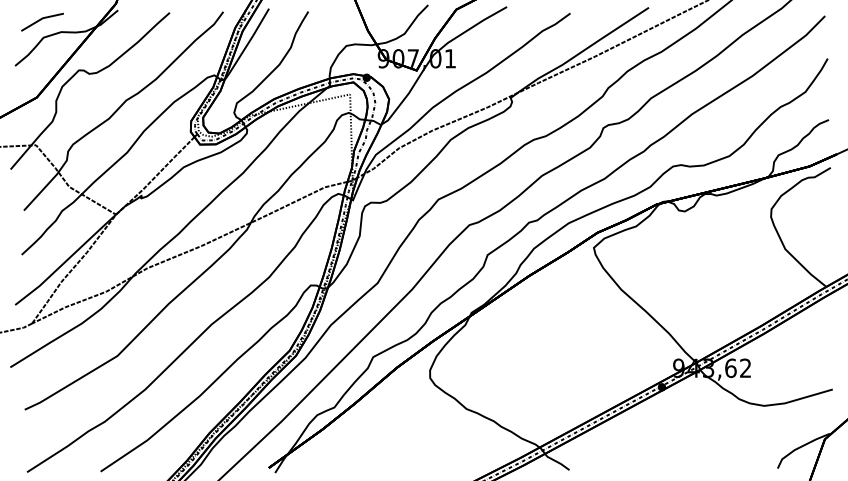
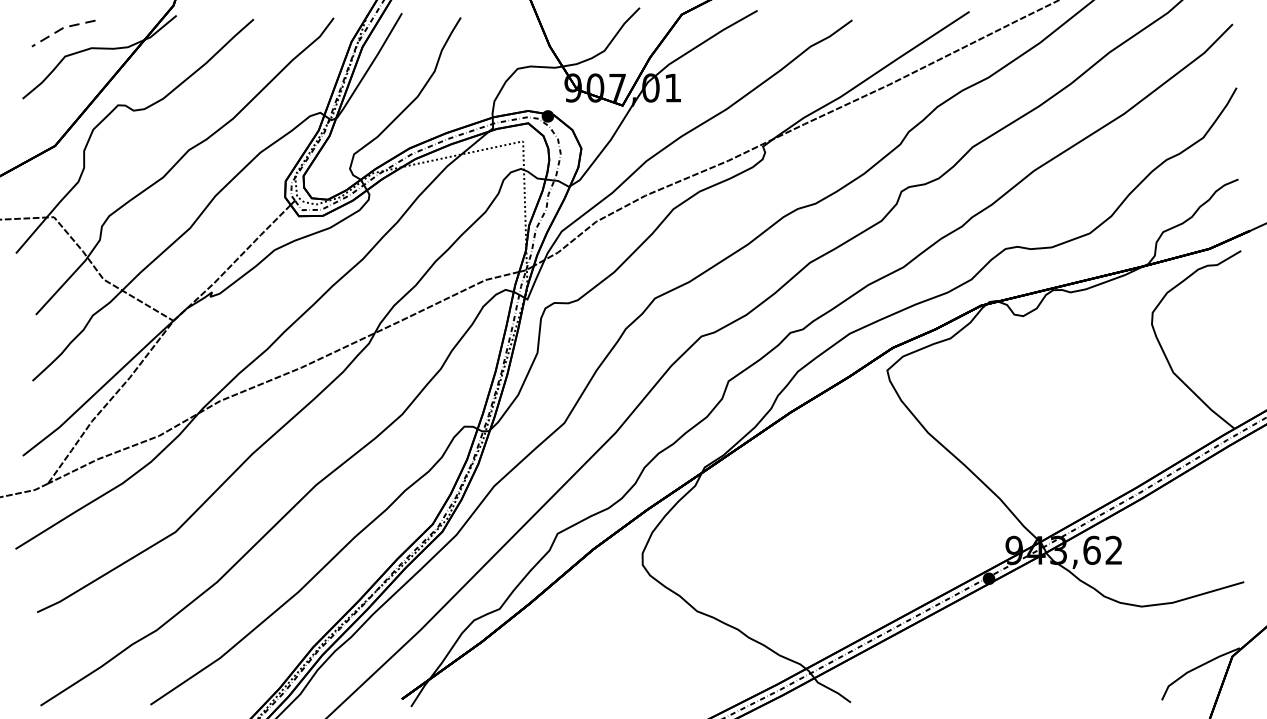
line: (41, 19) -> (62, 29), solid -> dashed

